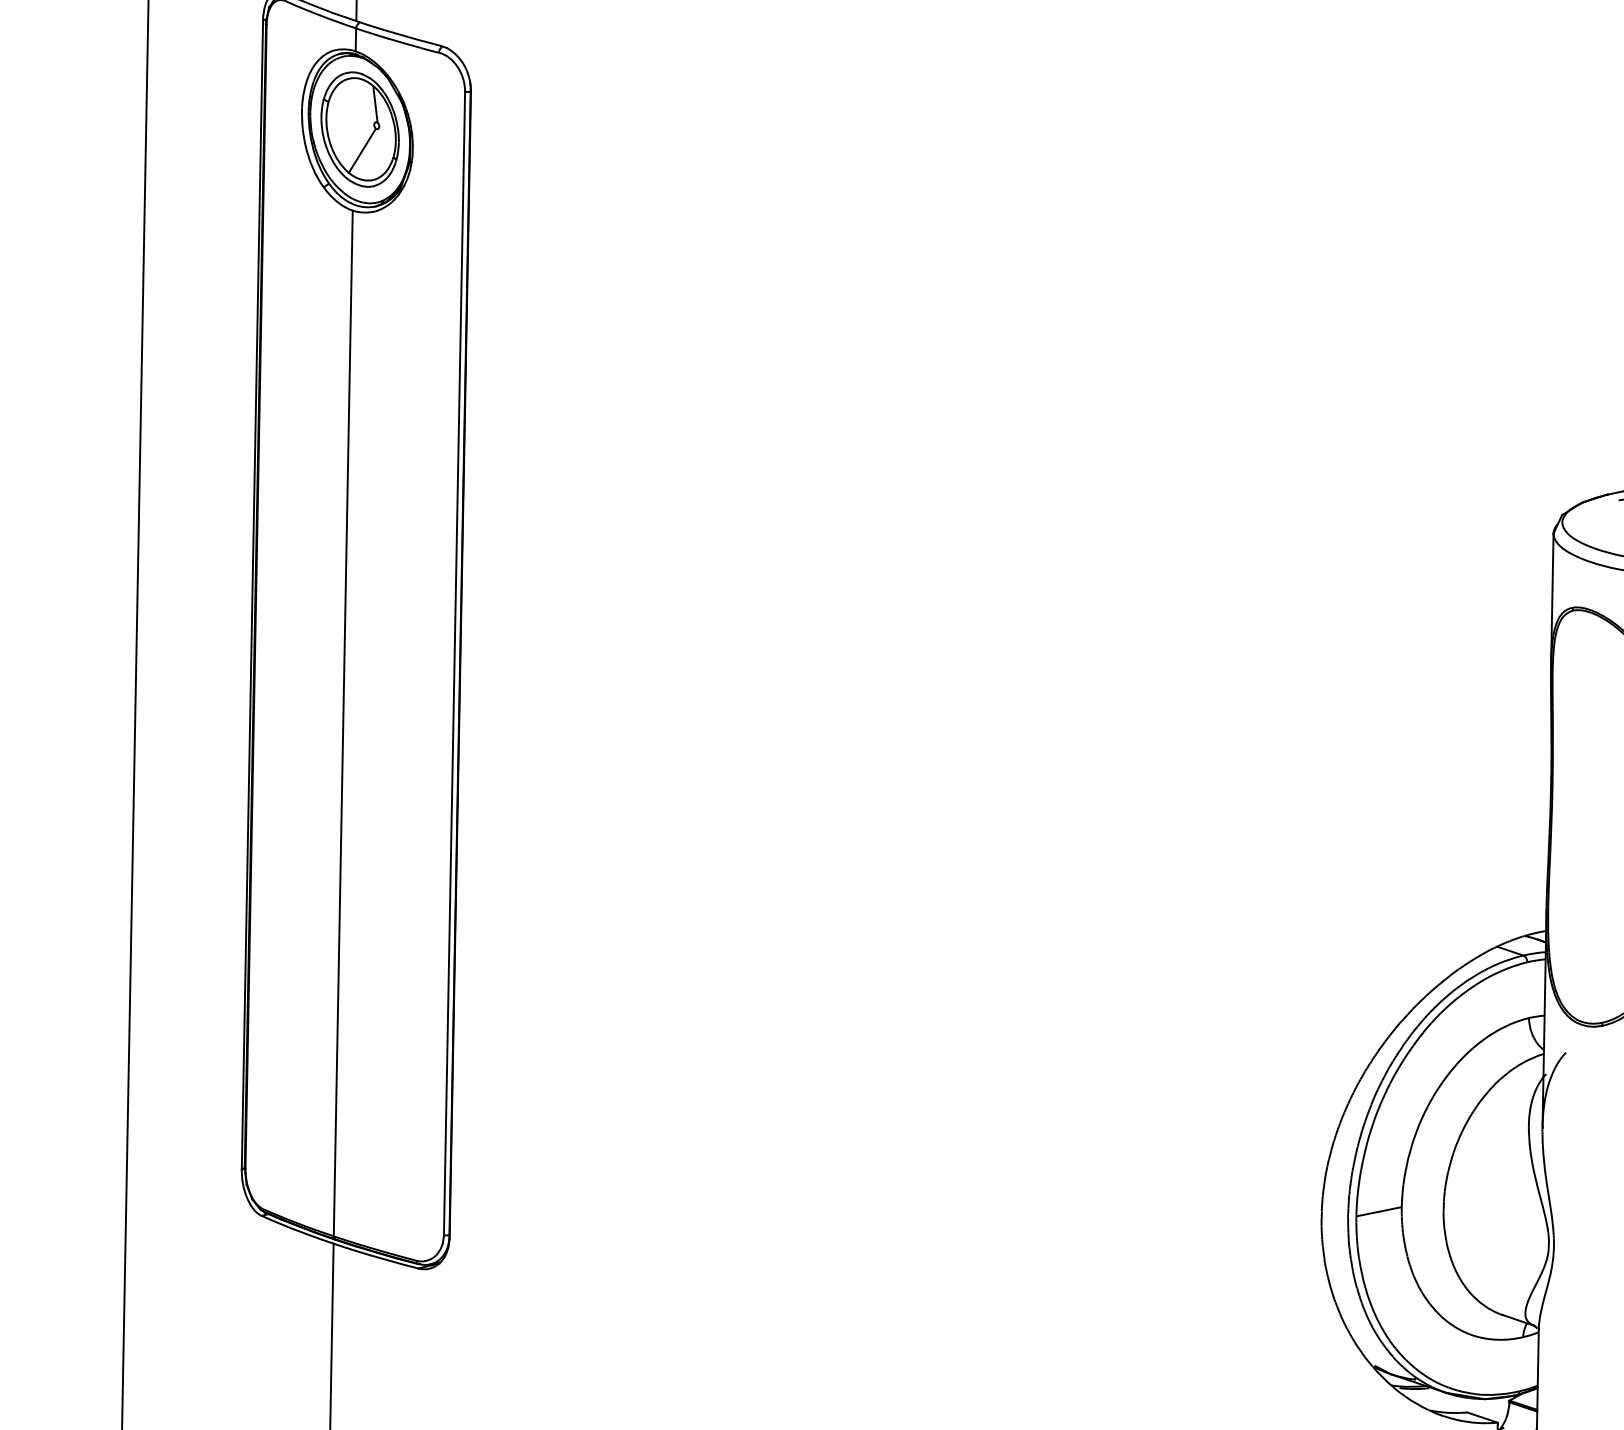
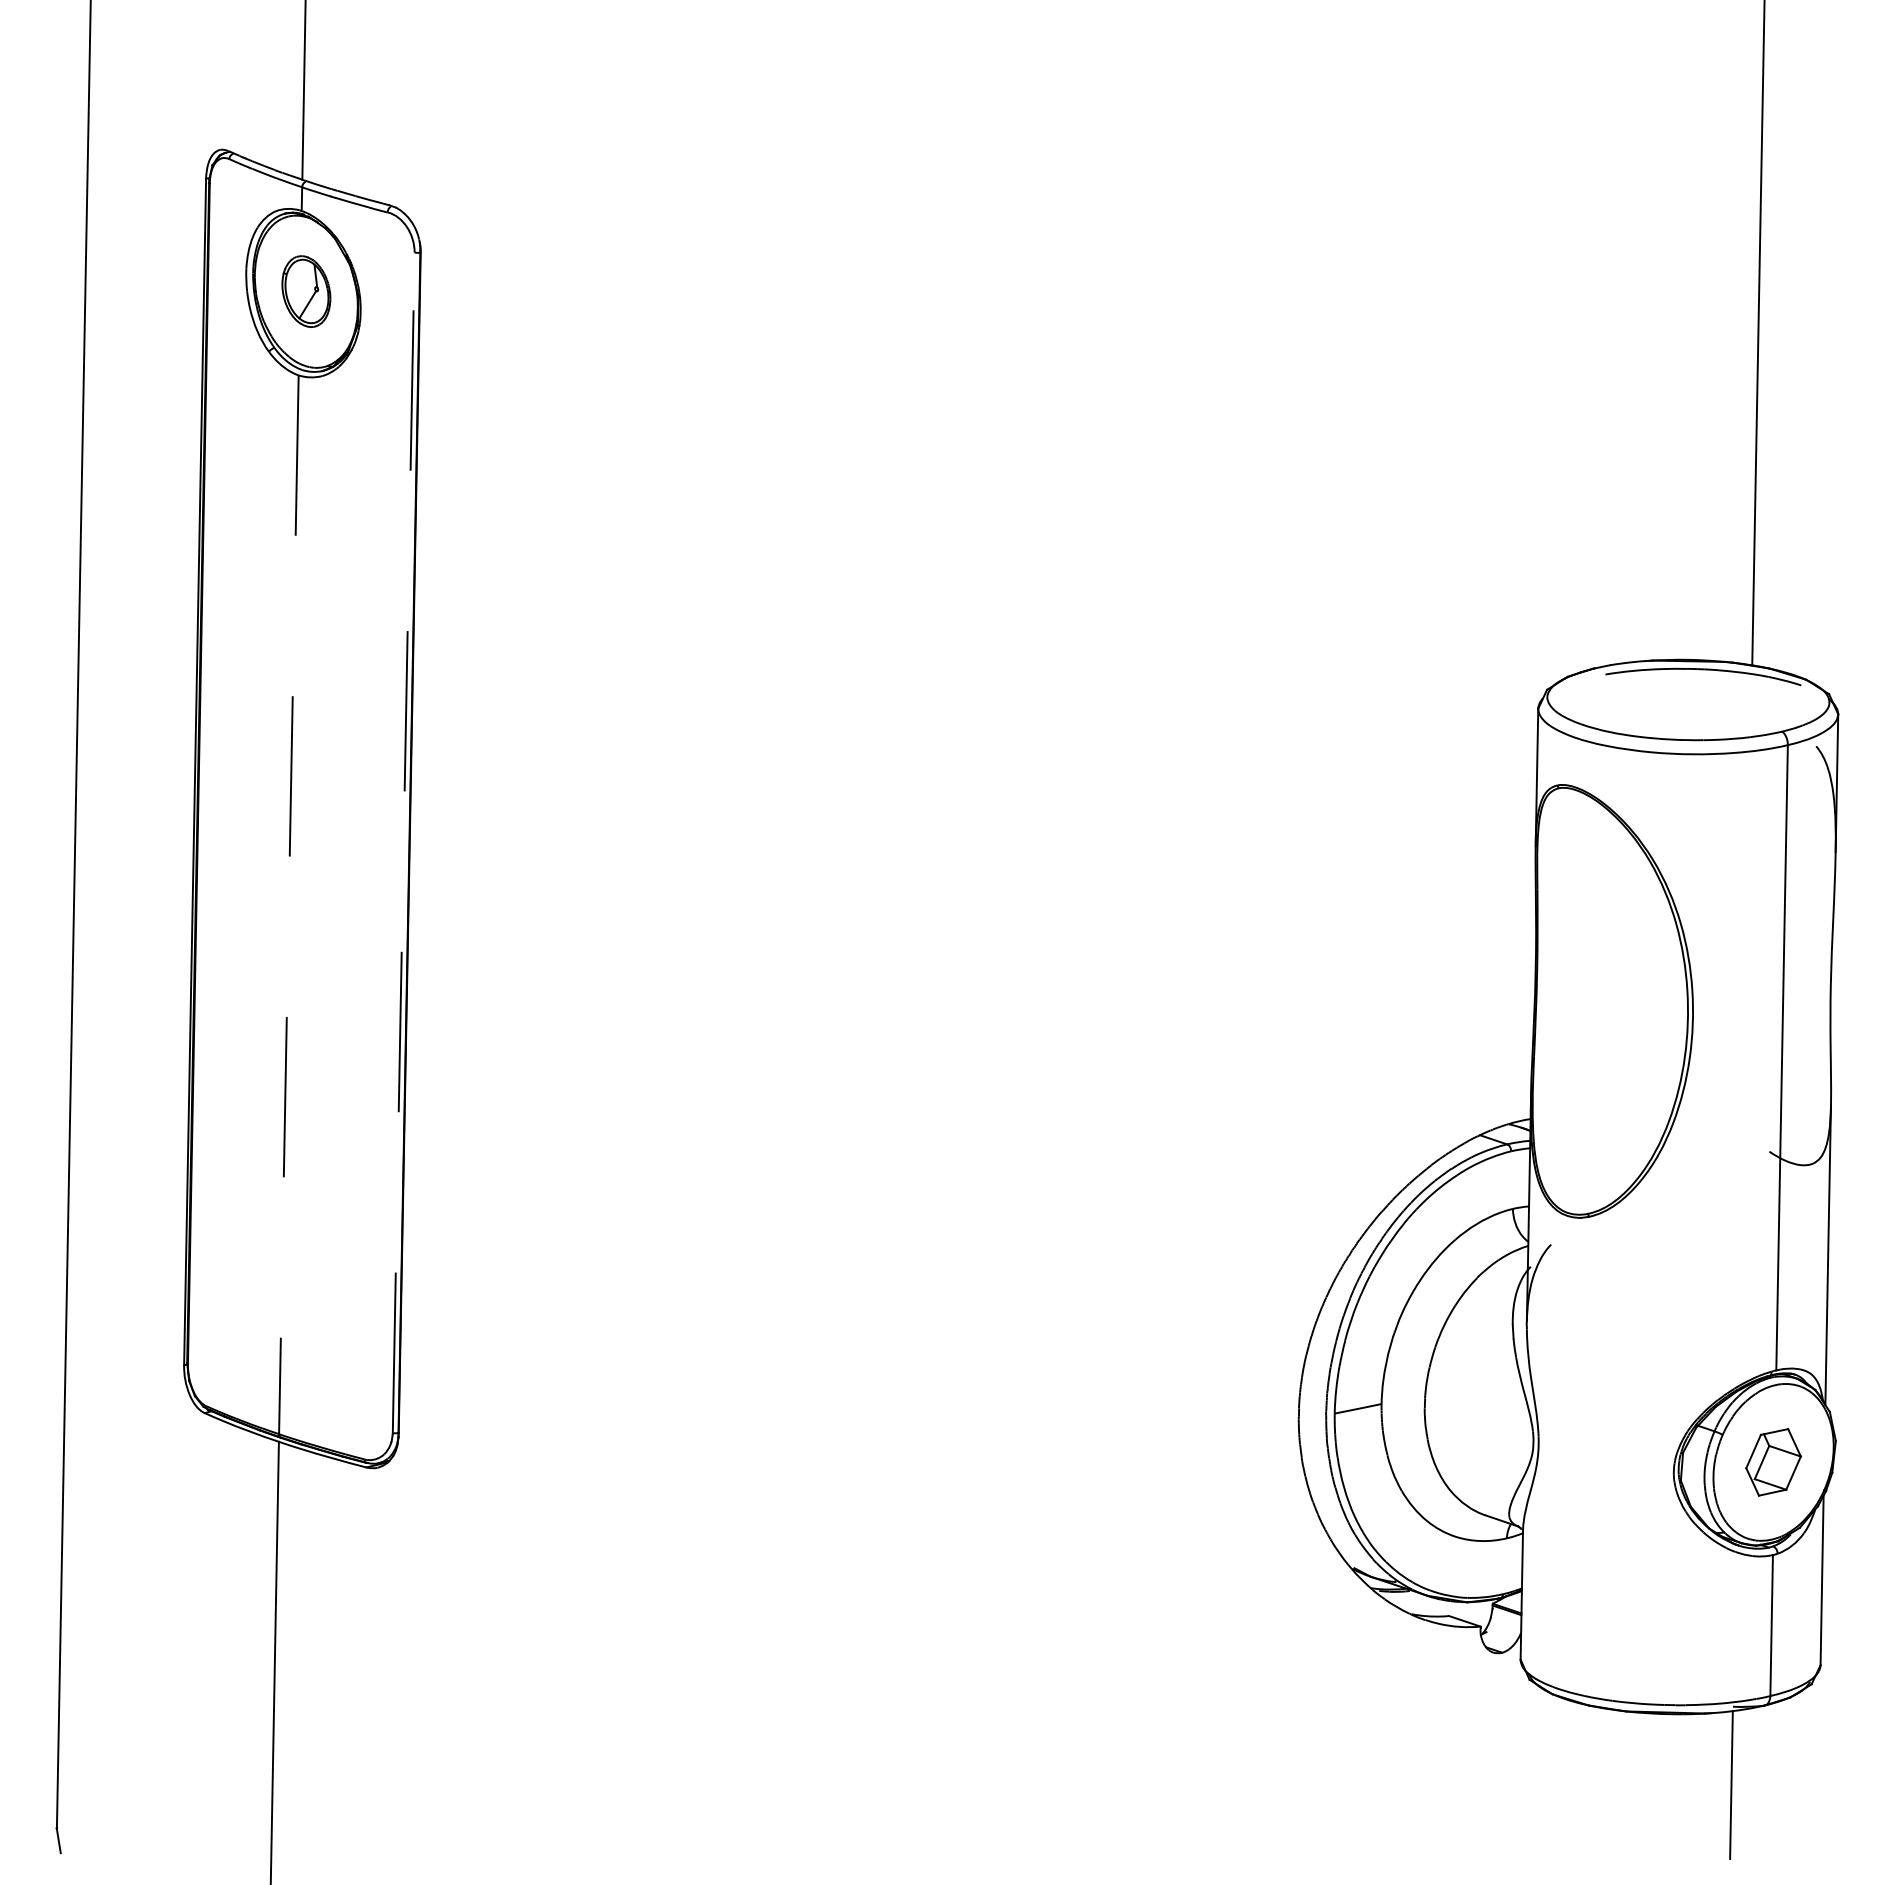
part: (360, 129) -> (306, 291), size x0.6
line: (454, 663) -> (403, 842), solid -> dashed
line: (342, 723) -> (288, 904), solid -> dashed

